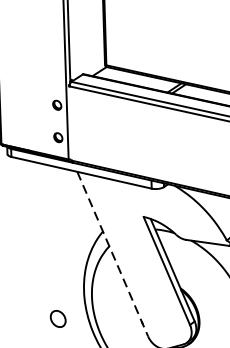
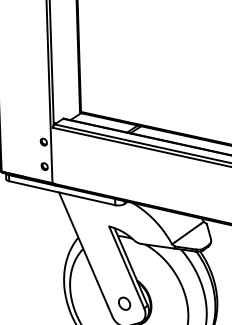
line: (112, 253) -> (85, 254), dashed -> solid
part: (58, 318) -> (124, 303), moved

